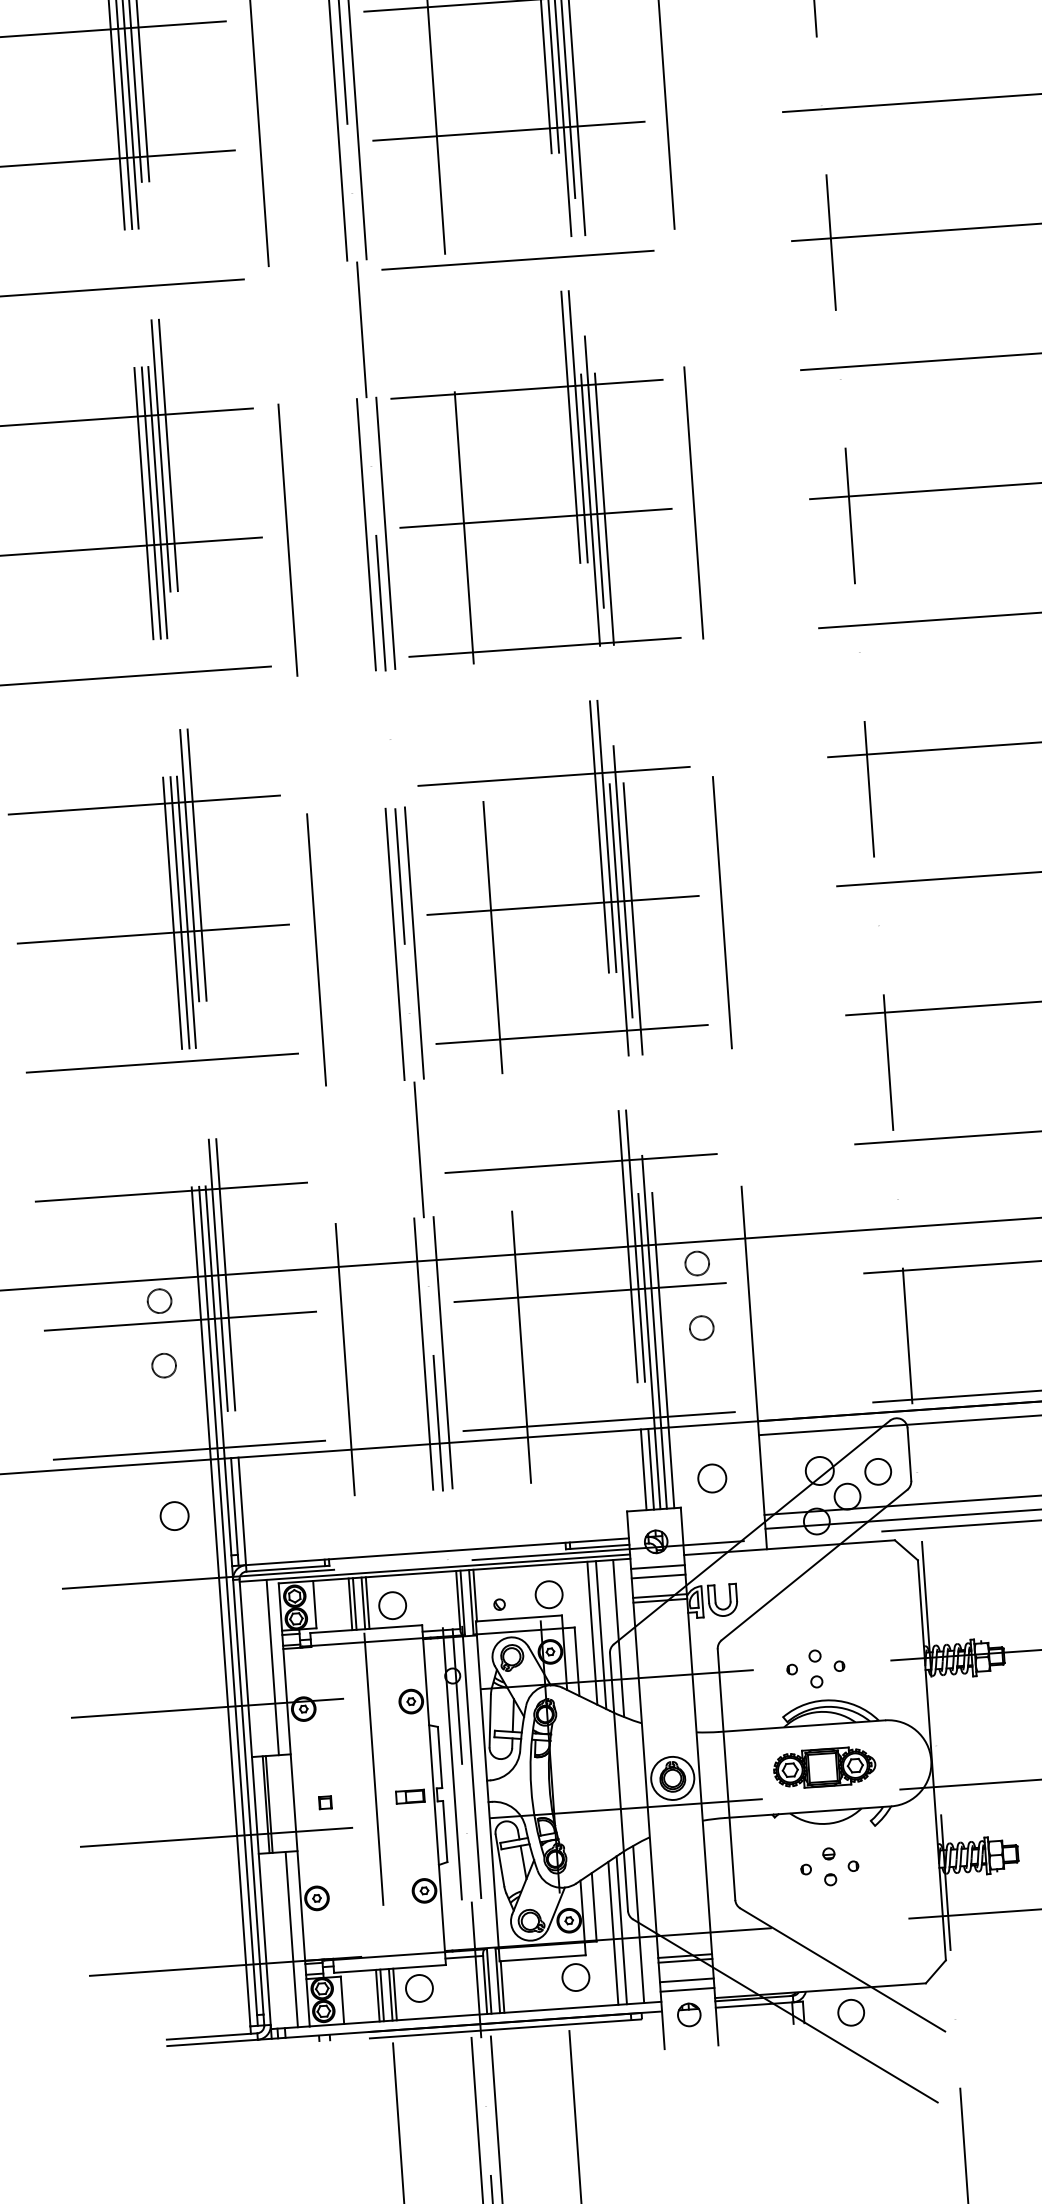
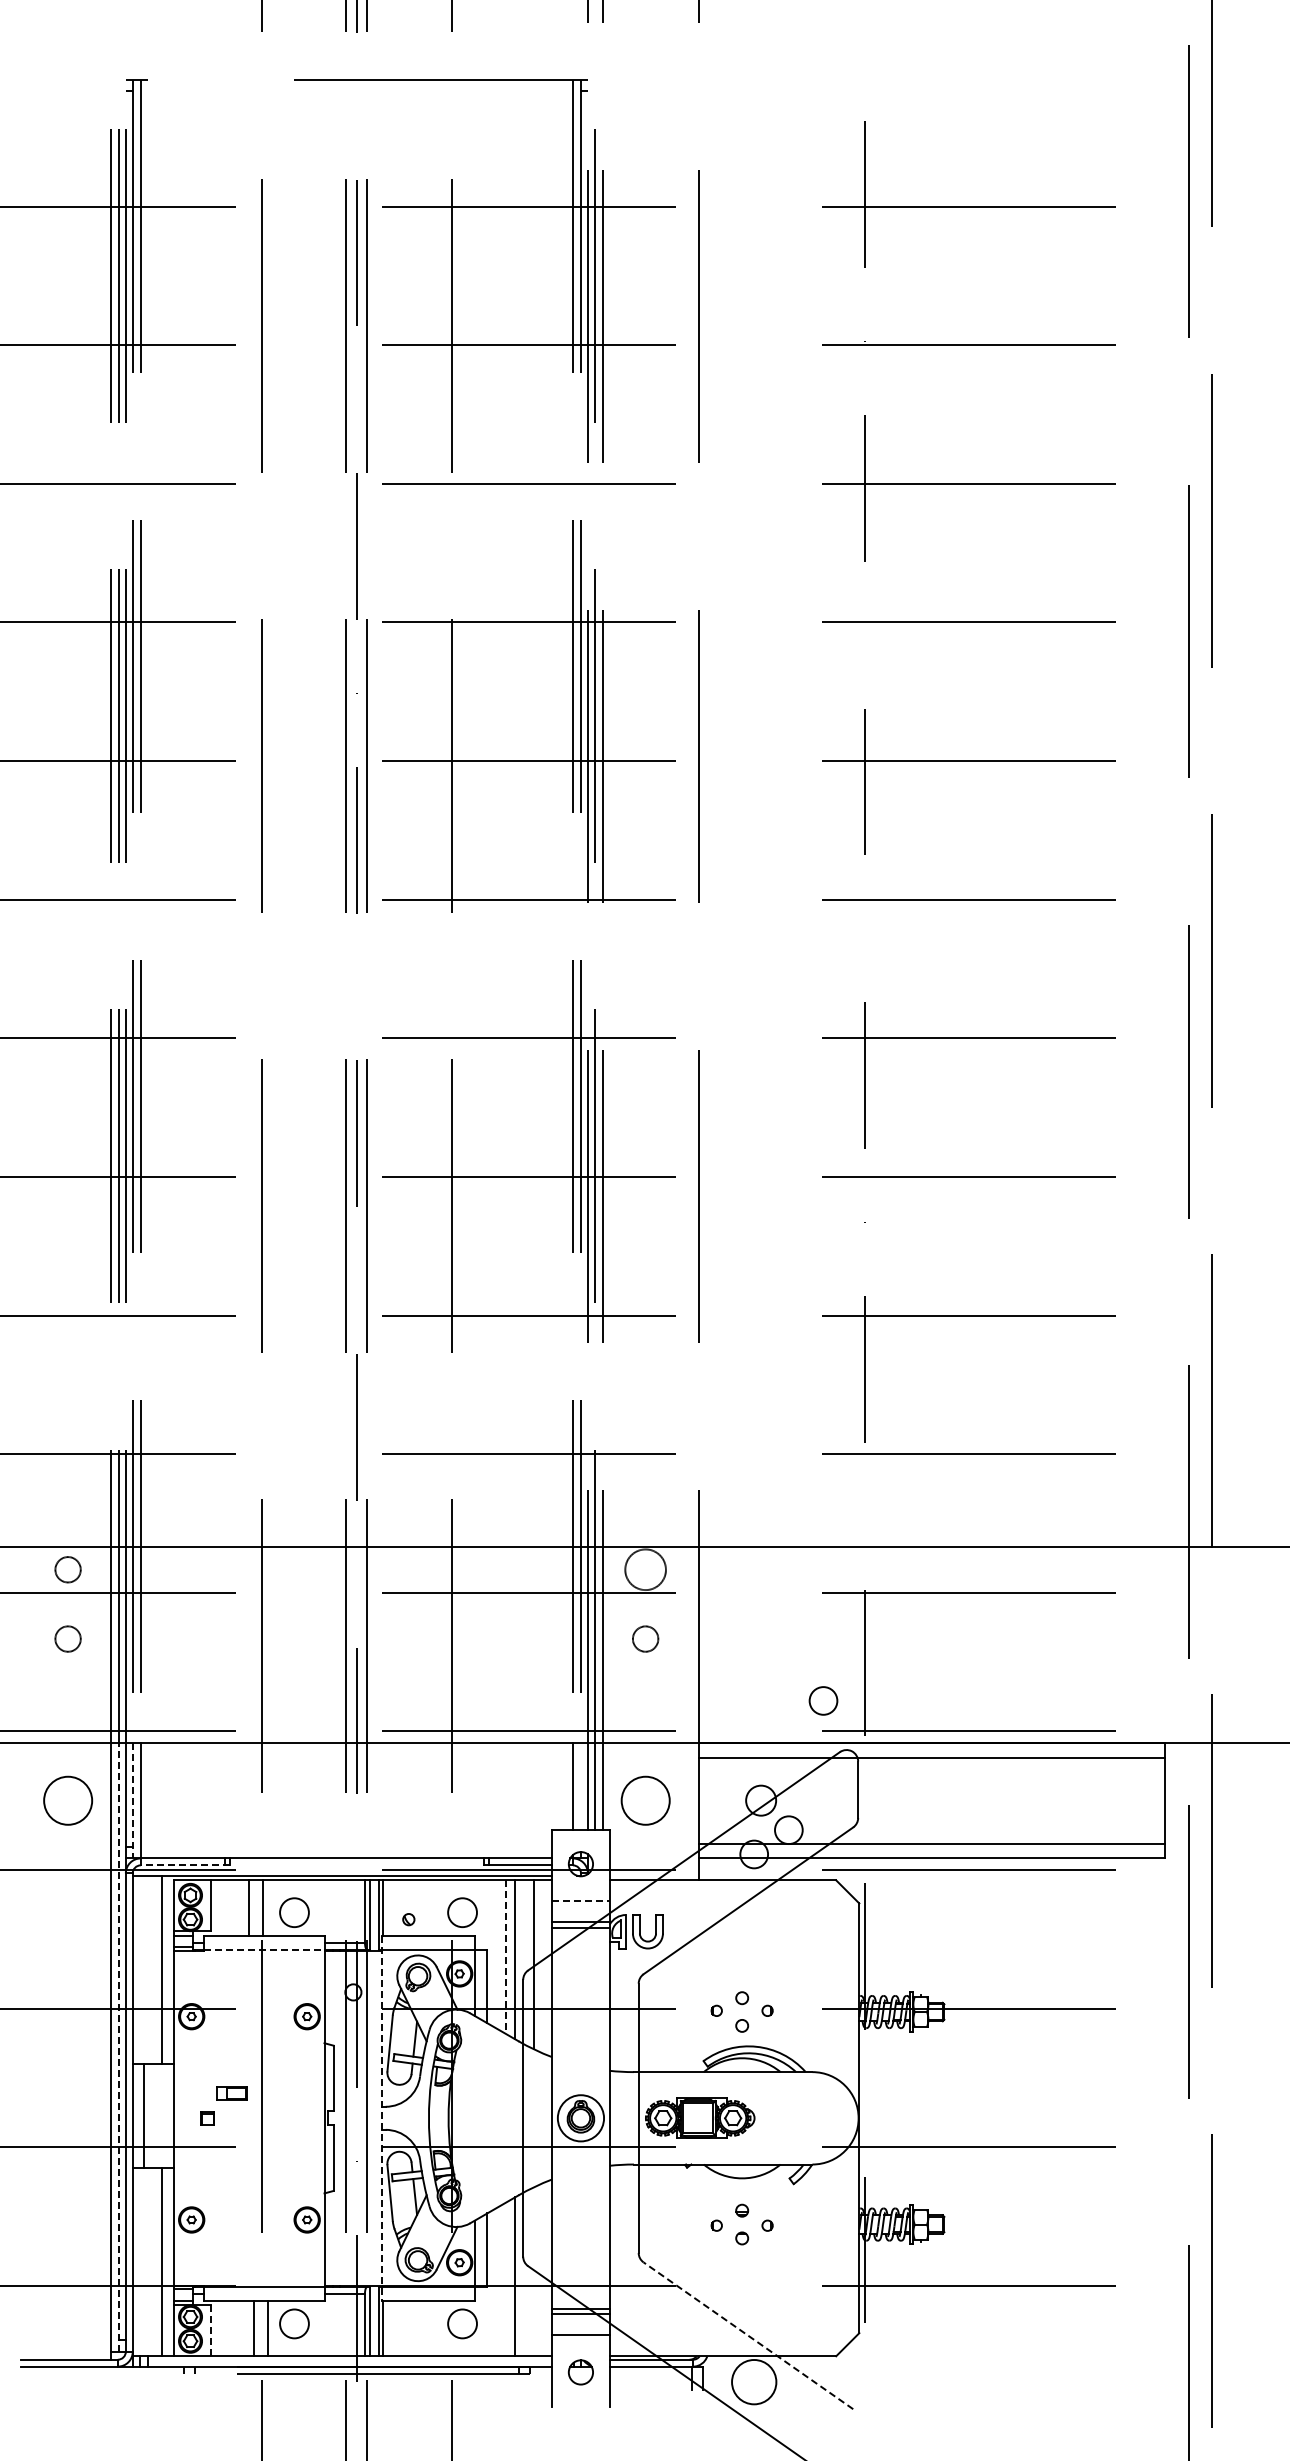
circle: (697, 1263) -> (645, 1569), size x1.6
line: (650, 1468) -> (580, 1785), removed
circle: (878, 1471) -> (823, 1700), moved
circle: (712, 1478) -> (645, 1800), size x1.6
line: (234, 1511) -> (132, 1800), solid -> dashed
circle: (174, 1515) -> (67, 1800), size x1.6
line: (657, 1567) -> (580, 1891), removed
line: (288, 1568) -> (185, 1865), solid -> dashed
line: (658, 1576) -> (580, 1901), solid -> dashed
line: (367, 1602) -> (267, 1907), removed
line: (355, 1603) -> (254, 1907), removed
line: (592, 1633) -> (505, 1957), solid -> dashed
line: (367, 1641) -> (264, 1949), solid -> dashed
line: (237, 1741) -> (118, 2046), solid -> dashed
part: (824, 1767) -> (700, 2117), moved
line: (488, 1791) -> (382, 2118), solid -> dashed
part: (409, 1796) -> (231, 2093), moved
line: (269, 1804) -> (147, 2115), removed
line: (638, 1925) -> (533, 2272), removed
line: (613, 1933) -> (505, 2279), removed
line: (842, 1969) -> (748, 2335), solid -> dashed
line: (687, 1989) -> (580, 2345), removed
line: (390, 1994) -> (263, 2328), removed
line: (377, 1995) -> (249, 2328), removed
line: (342, 2000) -> (211, 2331), solid -> dashed
circle: (851, 2013) -> (754, 2382), size x1.6

